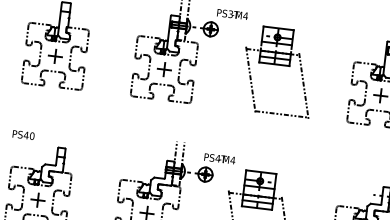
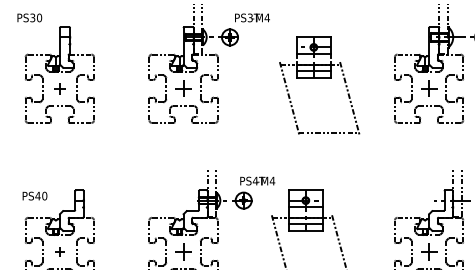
part: (55, 56) -> (59, 88), size x0.7
part: (279, 65) -> (319, 78), moved
text: (23, 134) -> (34, 195), moved
part: (37, 199) -> (59, 251), size x0.6

